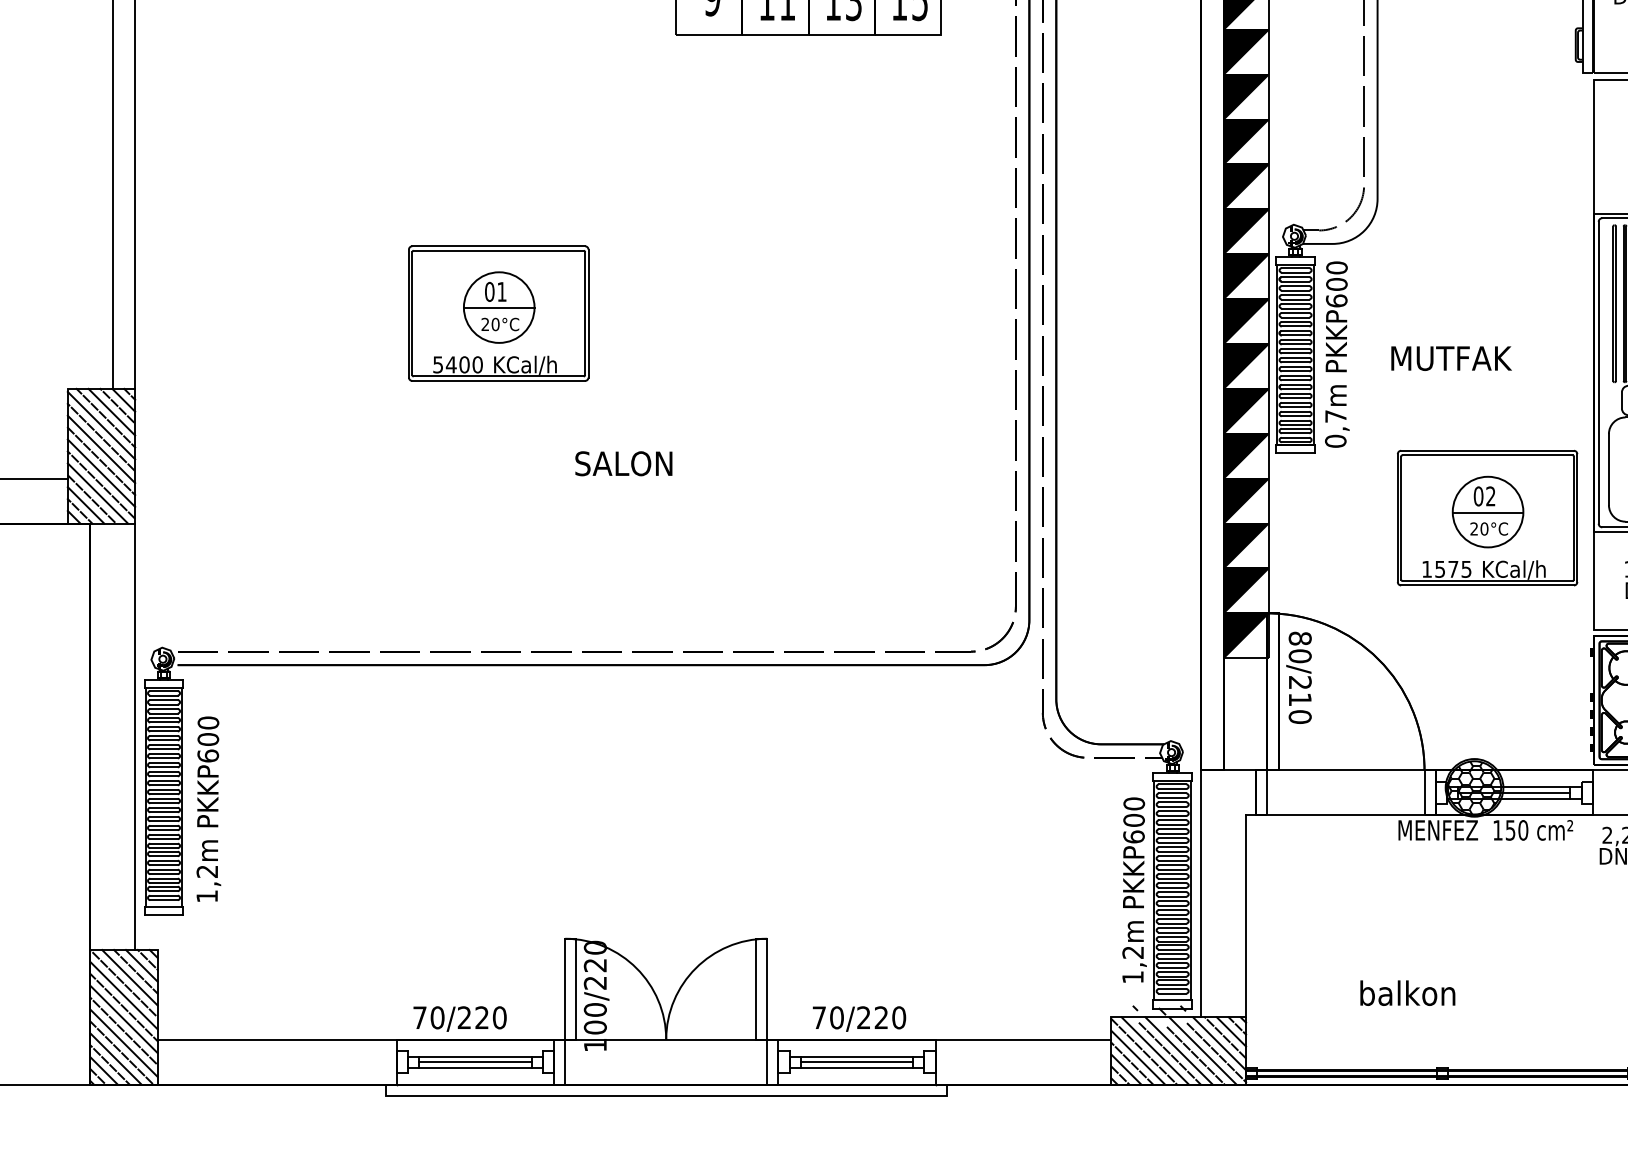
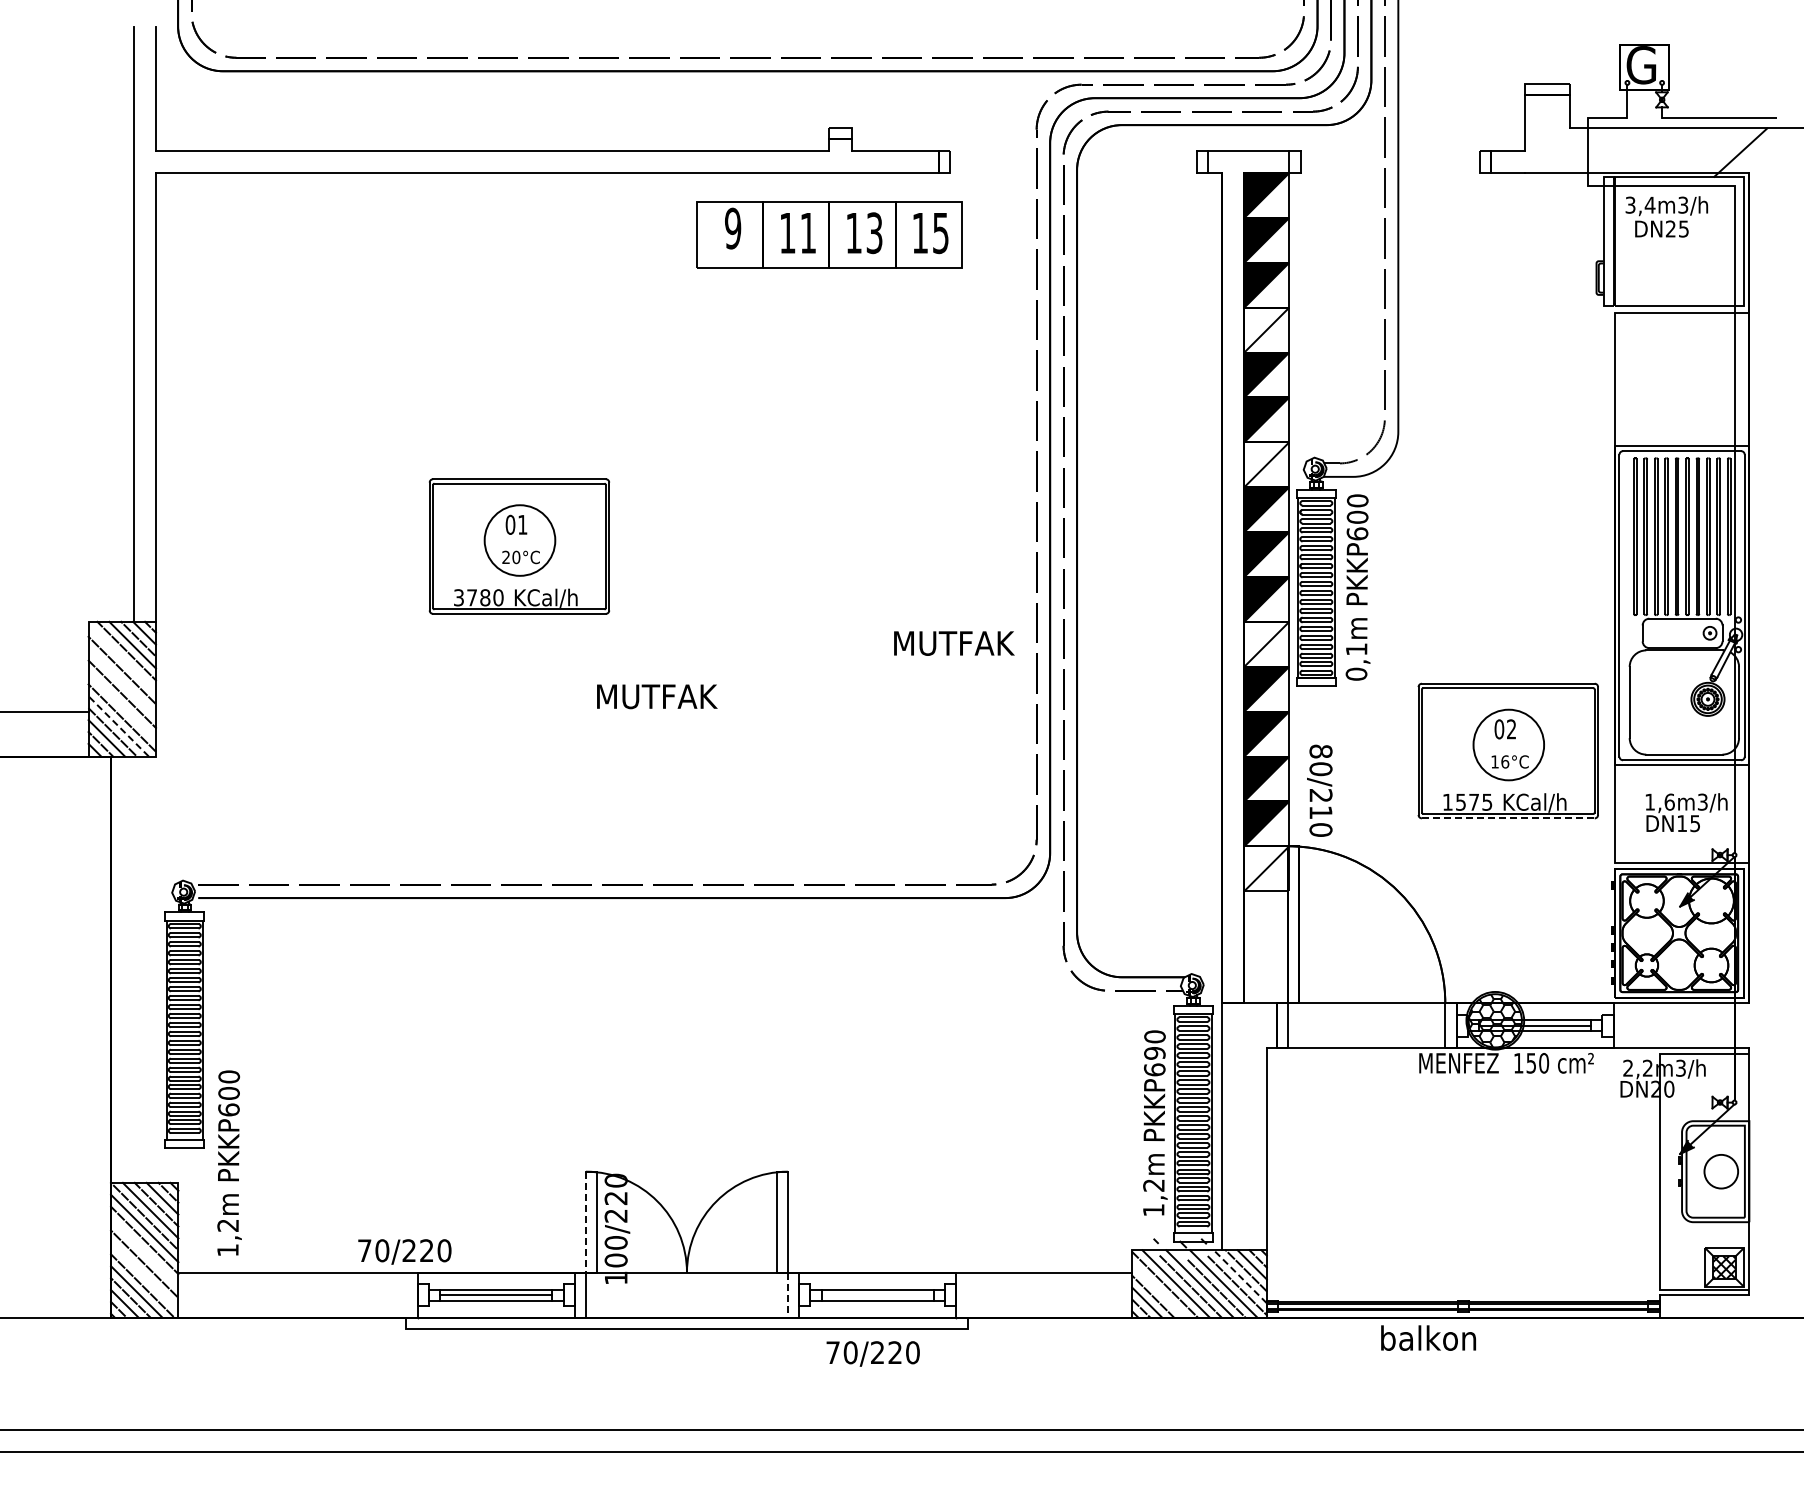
fill: (1245, 96) -> (1266, 329), removed
fill: (1245, 231) -> (1266, 464), removed
line: (498, 307) -> (519, 540), removed
text: (1451, 358) -> (954, 643), moved
text: (451, 364) -> (472, 597), 5400 -> 3780
fill: (1245, 410) -> (1266, 643), removed
text: (1335, 416) -> (1356, 649), 0,7m -> 0,1m
line: (100, 425) -> (121, 658), removed
line: (100, 449) -> (121, 682), removed
text: (635, 463) -> (656, 696), SALON -> MUTFAK
line: (100, 472) -> (121, 705), removed
line: (97, 493) -> (118, 726), solid -> dashed
line: (1487, 512) -> (1508, 745), removed
text: (1479, 528) -> (1500, 761), 20 -> 16
line: (1487, 585) -> (1508, 818), solid -> dashed
fill: (1245, 635) -> (1266, 868), removed
text: (1298, 677) -> (1319, 790), moved
line: (134, 736) -> (155, 969), removed
text: (208, 808) -> (229, 1162), moved
text: (1133, 819) -> (1154, 1052), PKKP600 -> PKKP690
line: (564, 989) -> (585, 1222), solid -> dashed
text: (1407, 992) -> (1428, 1337), moved
line: (123, 1018) -> (144, 1251), removed
text: (459, 1018) -> (404, 1251), moved
text: (858, 1018) -> (872, 1353), moved
line: (123, 1042) -> (144, 1275), removed
line: (1218, 1043) -> (1239, 1276), solid -> dashed
line: (1137, 1057) -> (1158, 1290), removed
line: (766, 1062) -> (787, 1295), solid -> dashed
line: (856, 1062) -> (877, 1295), removed

